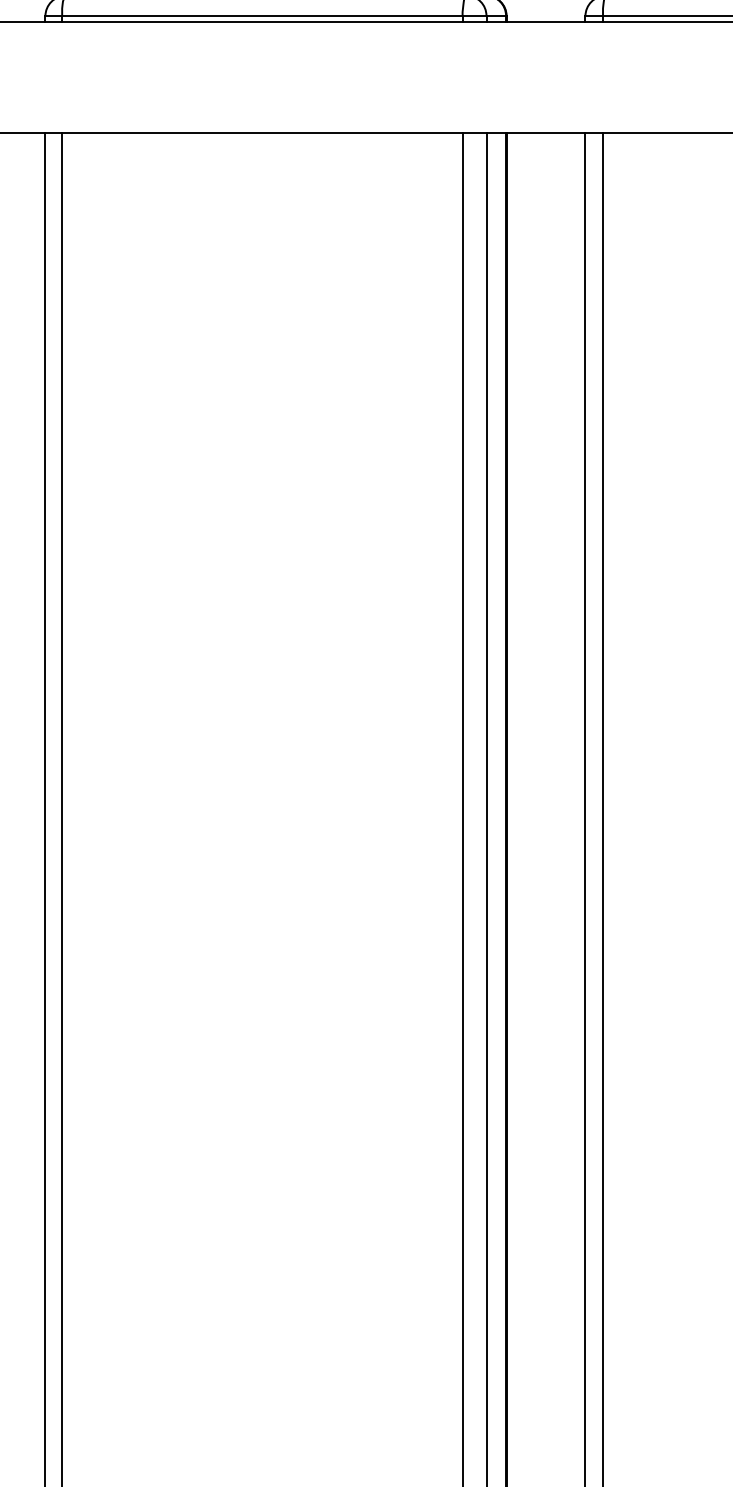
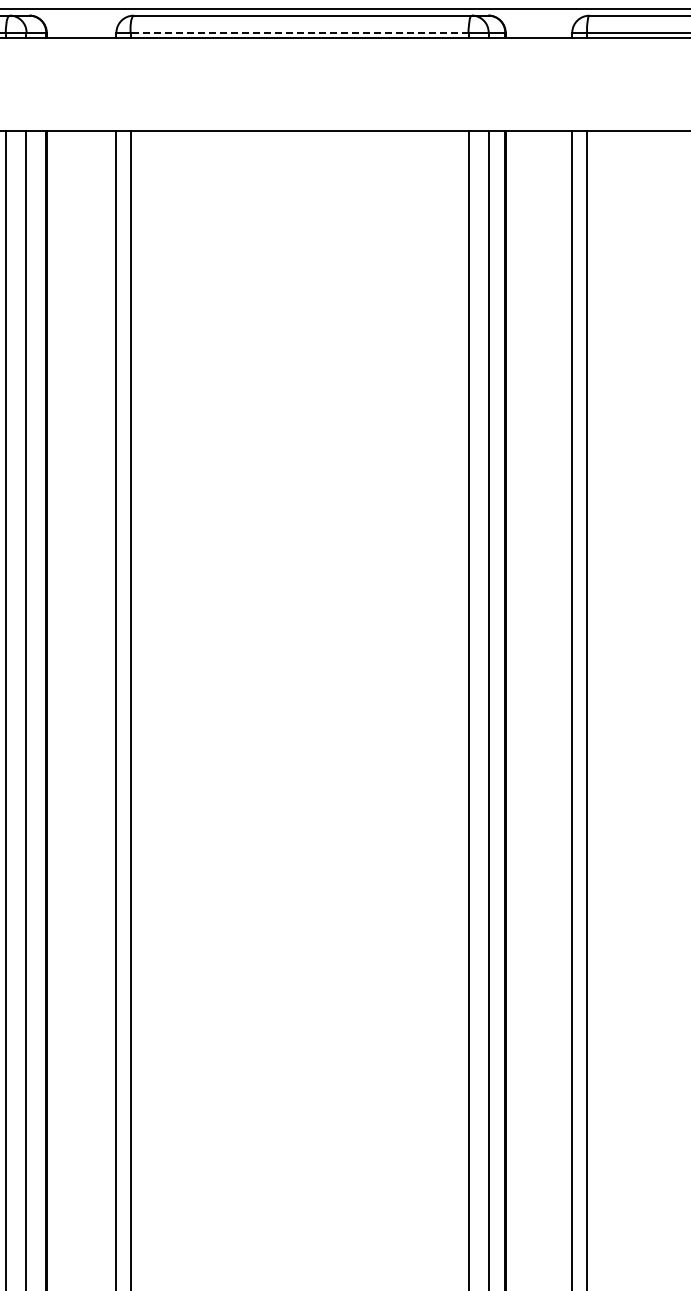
line: (262, 15) -> (299, 32), solid -> dashed

